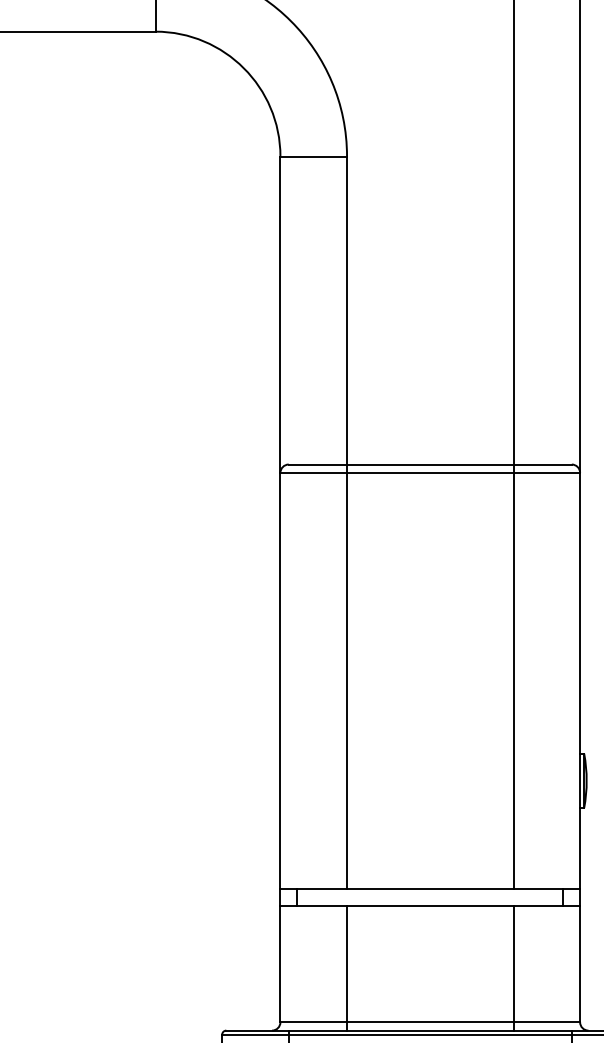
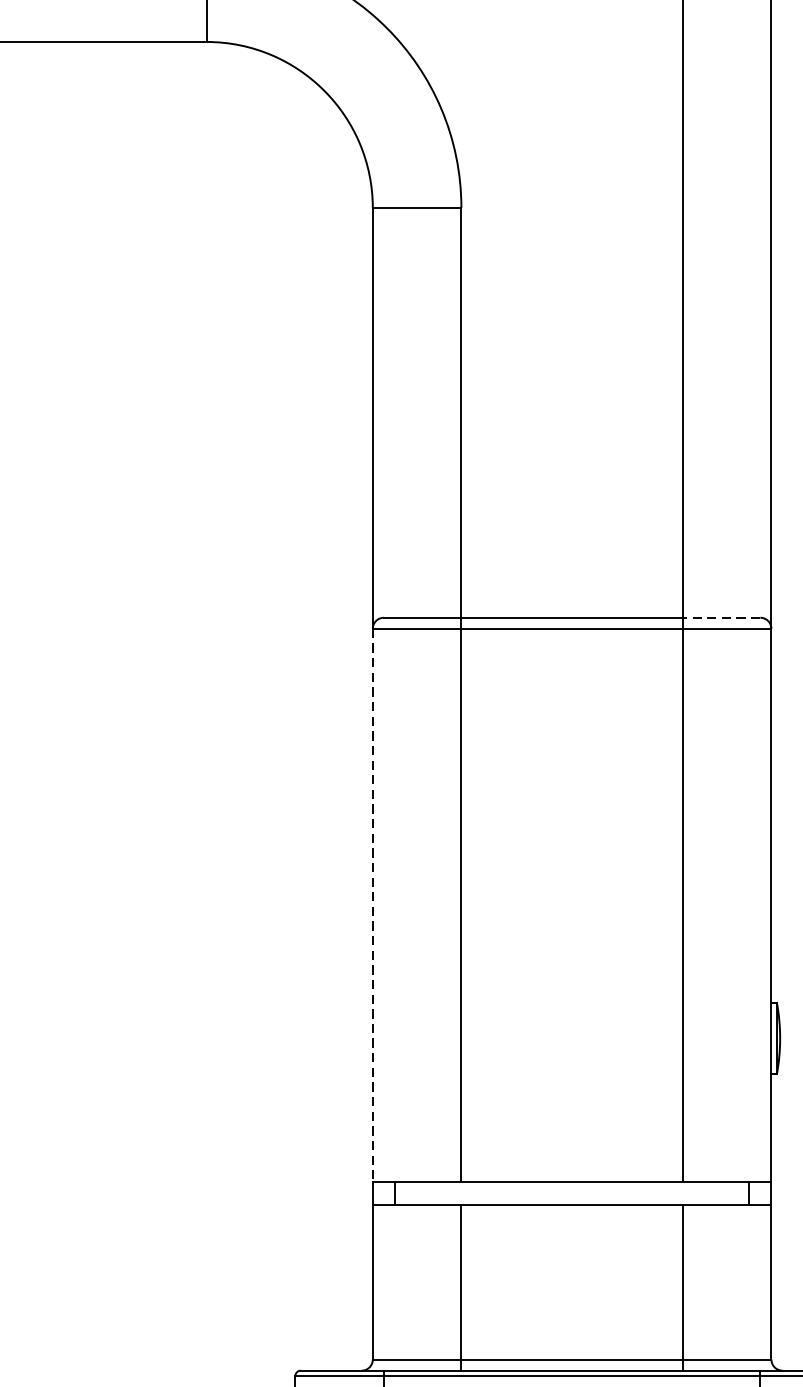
line: (542, 464) -> (721, 617), solid -> dashed
line: (280, 681) -> (372, 906), solid -> dashed

